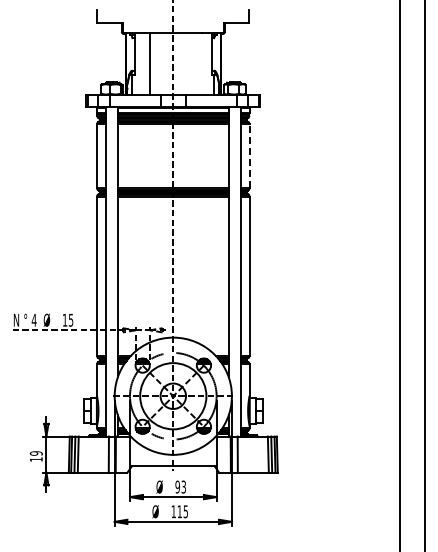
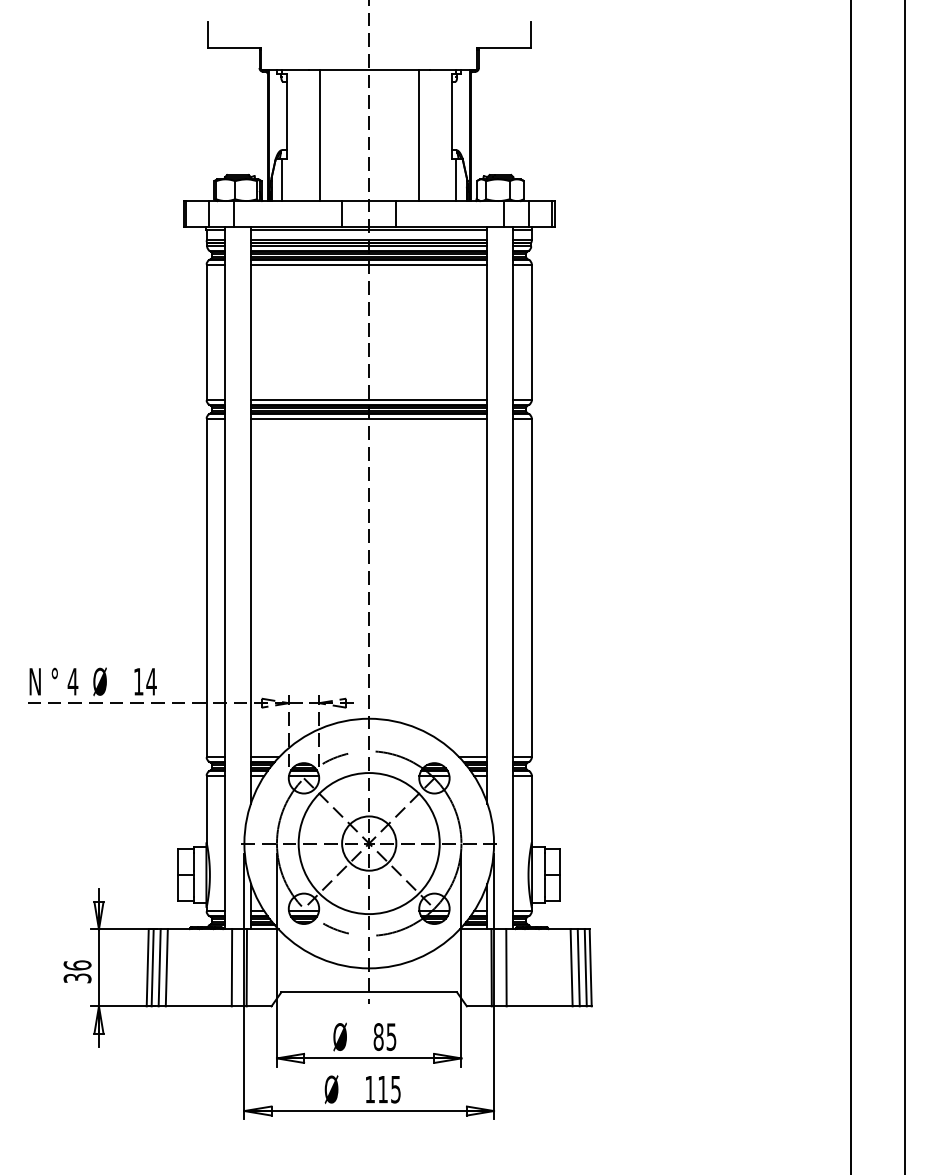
line: (196, 63) -> (418, 134), added
line: (249, 156) -> (531, 333), dashed -> solid
text: (70, 320) -> (150, 682), 15 -> 14
text: (35, 456) -> (75, 971), 19 -> 36
text: (180, 486) -> (384, 1035), 93 -> 85

